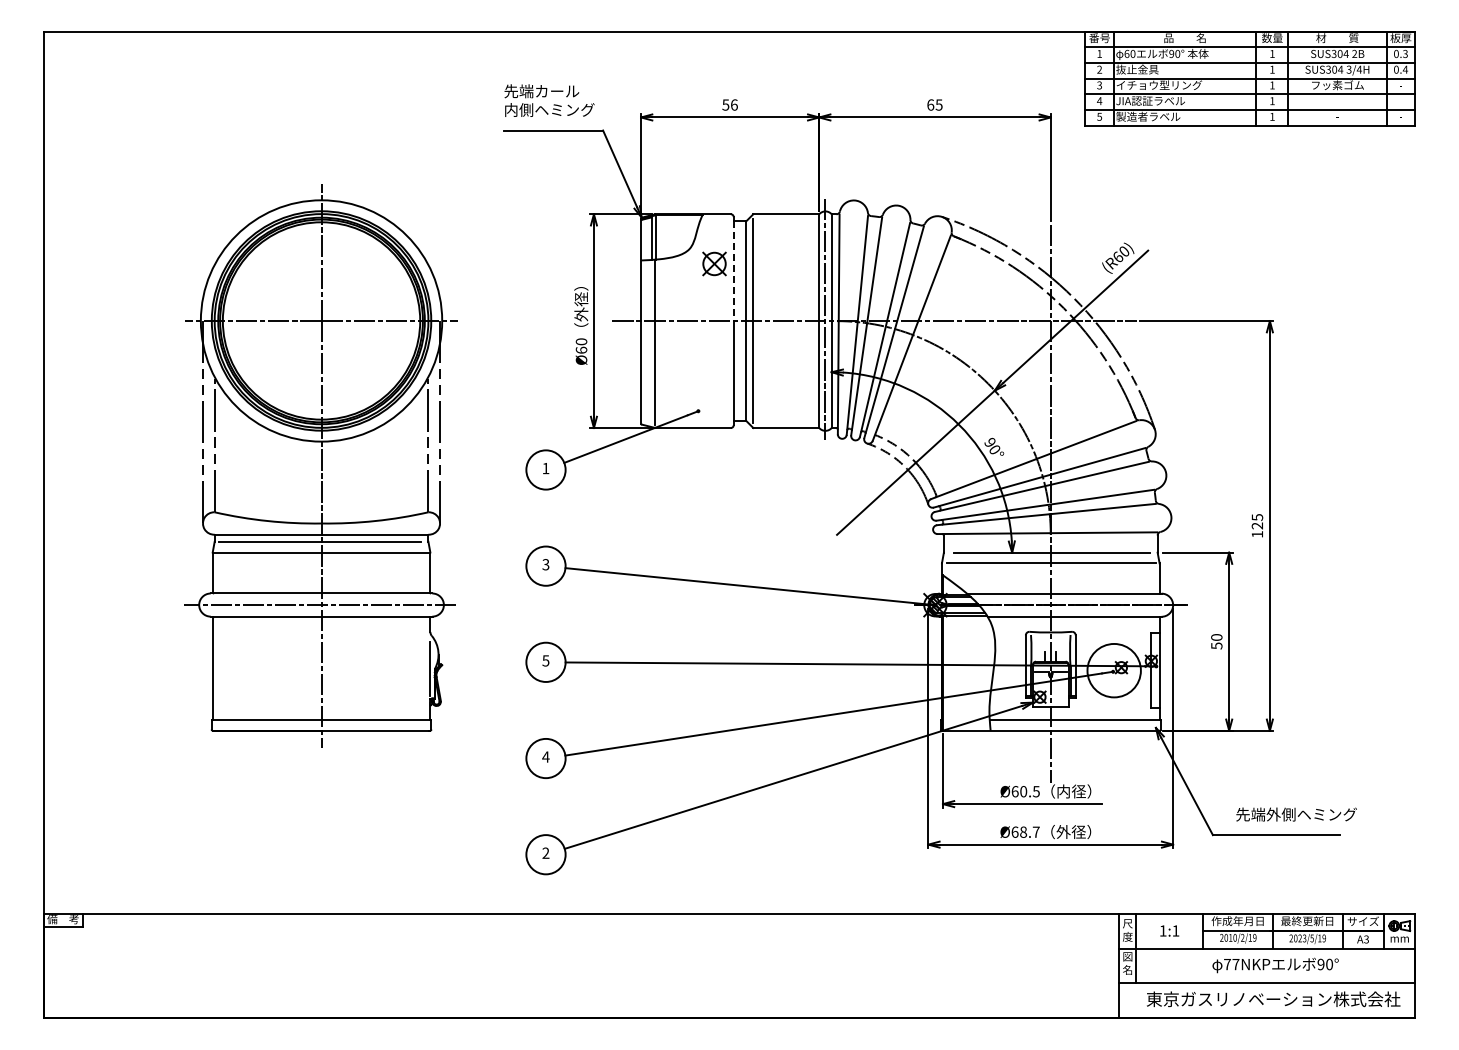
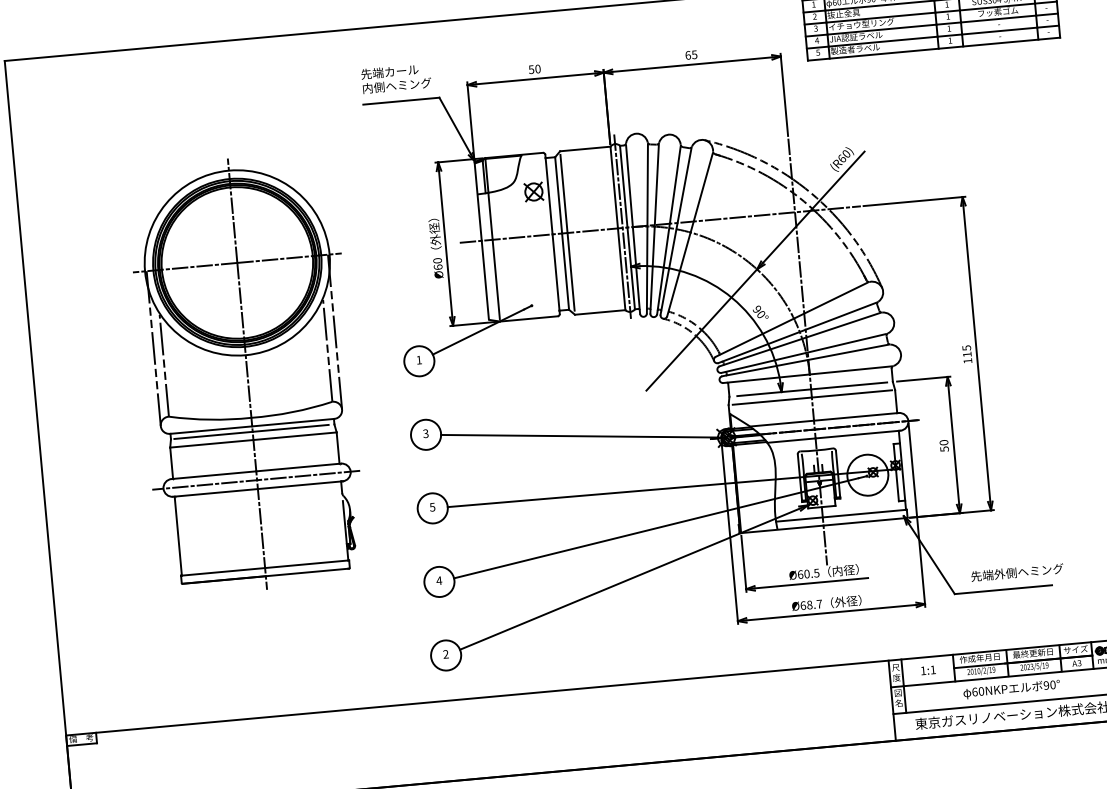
text: (734, 104) -> (538, 68), 56 -> 50
line: (733, 271) -> (548, 196), dashed -> solid
text: (1256, 525) -> (966, 354), 125 -> 115
text: (1231, 964) -> (978, 691), 77NKP -> 60NKP

